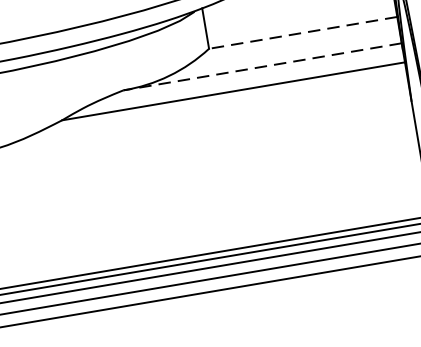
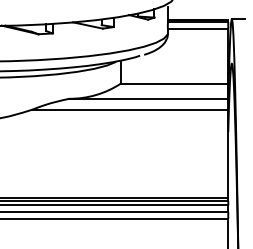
line: (303, 32) -> (174, 83), dashed -> solid
line: (262, 66) -> (148, 98), dashed -> solid

